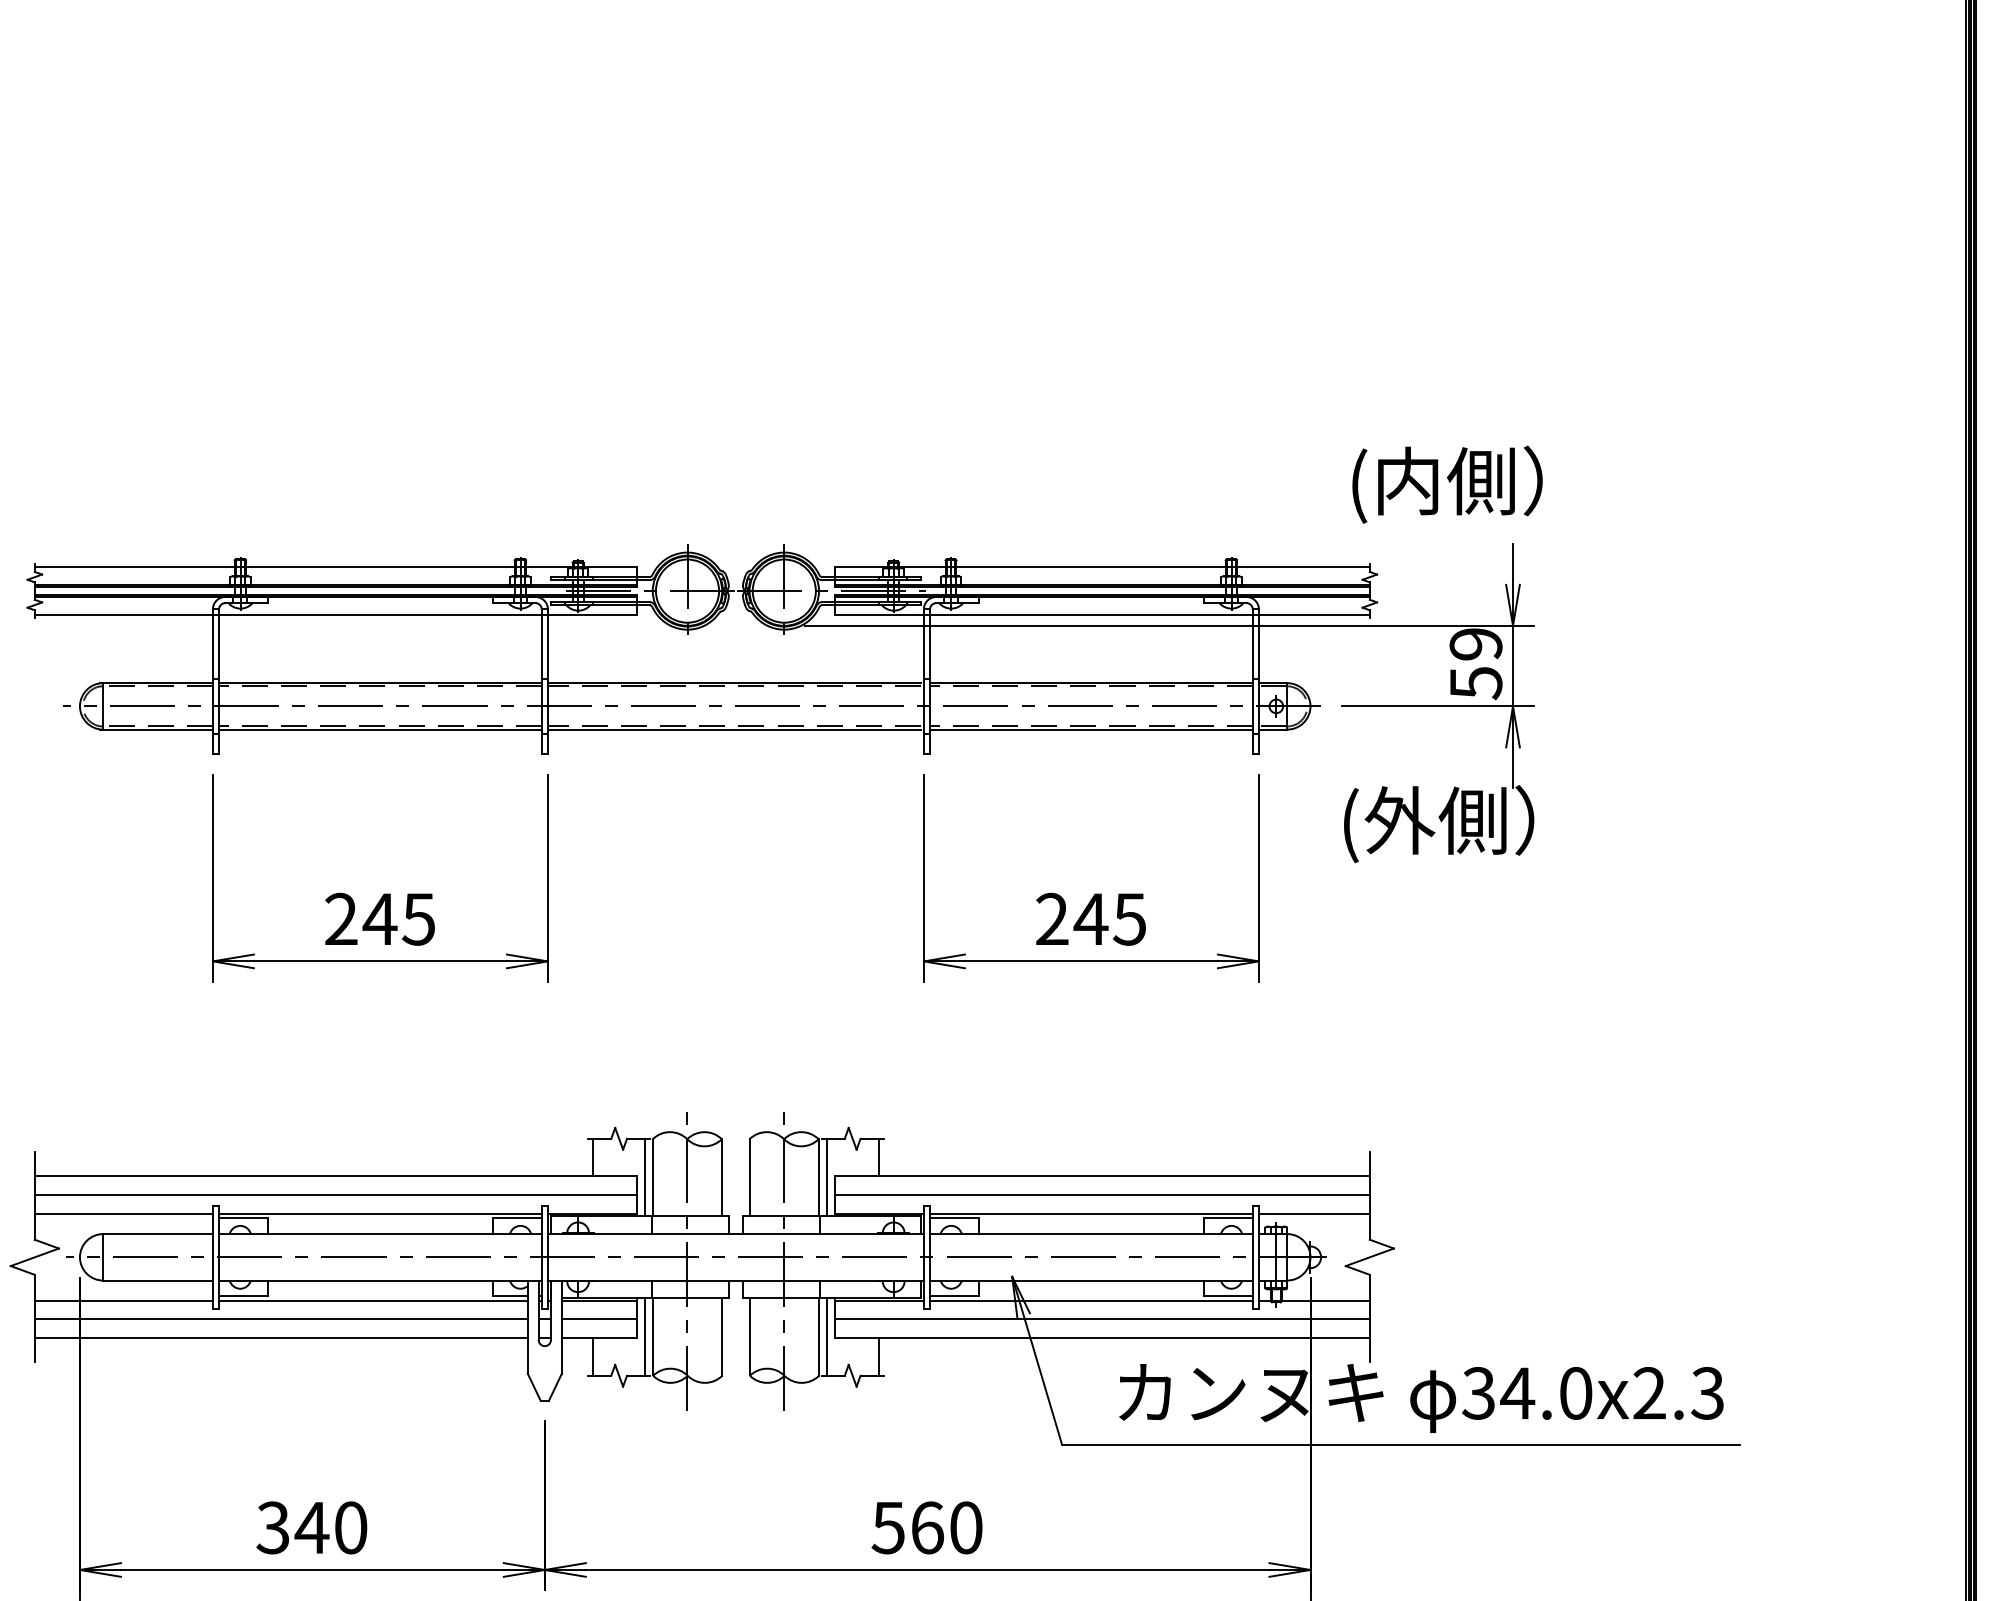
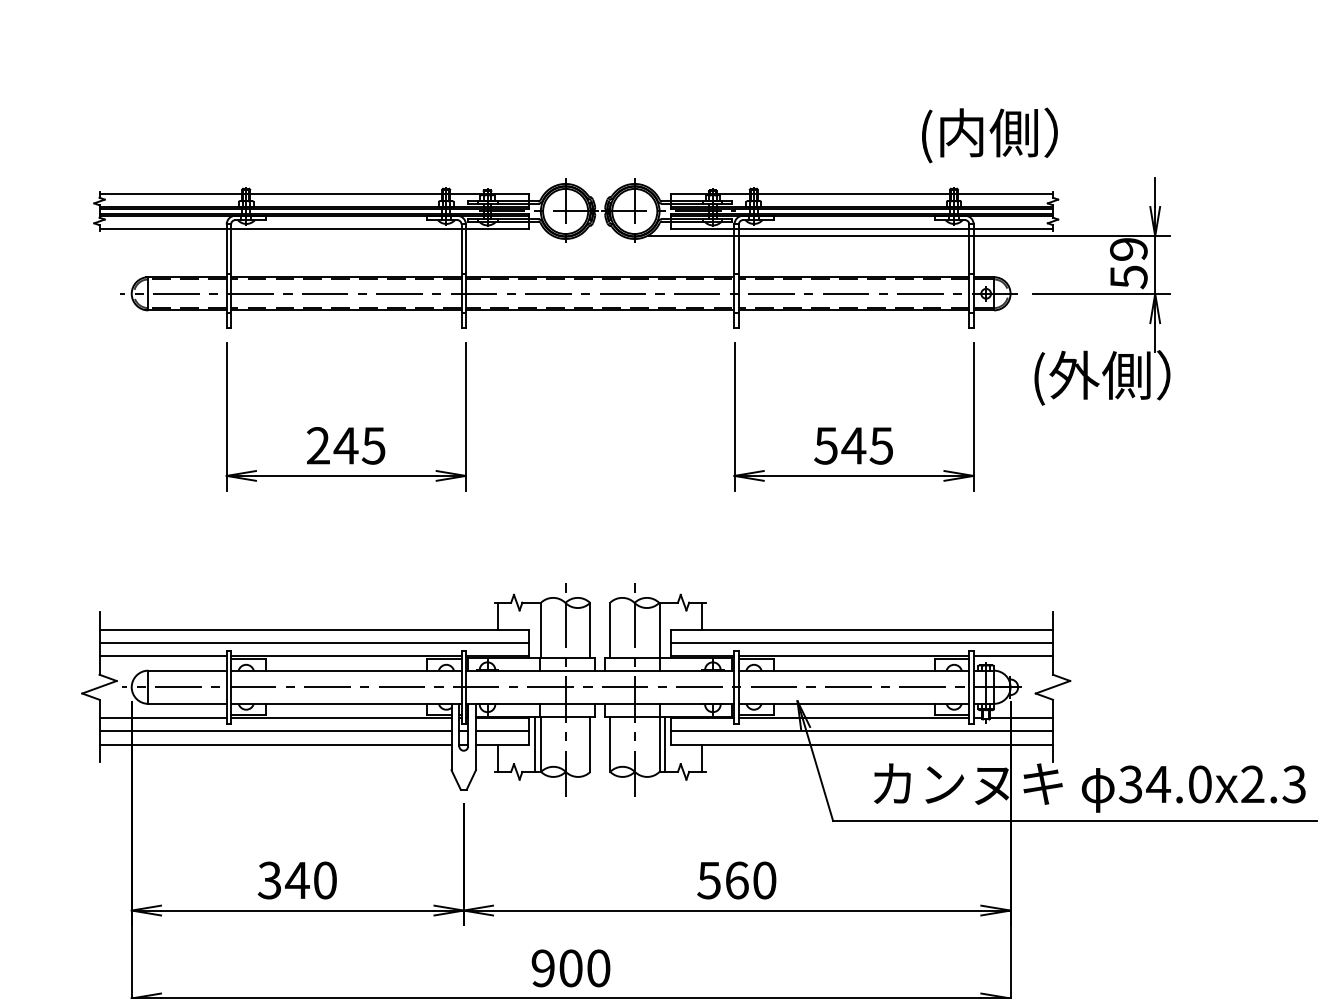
text: (1447, 484) -> (989, 135), moved
text: (1051, 918) -> (825, 445), 245 -> 545
line: (645, 1177) -> (535, 630), removed
line: (826, 1177) -> (664, 630), removed

